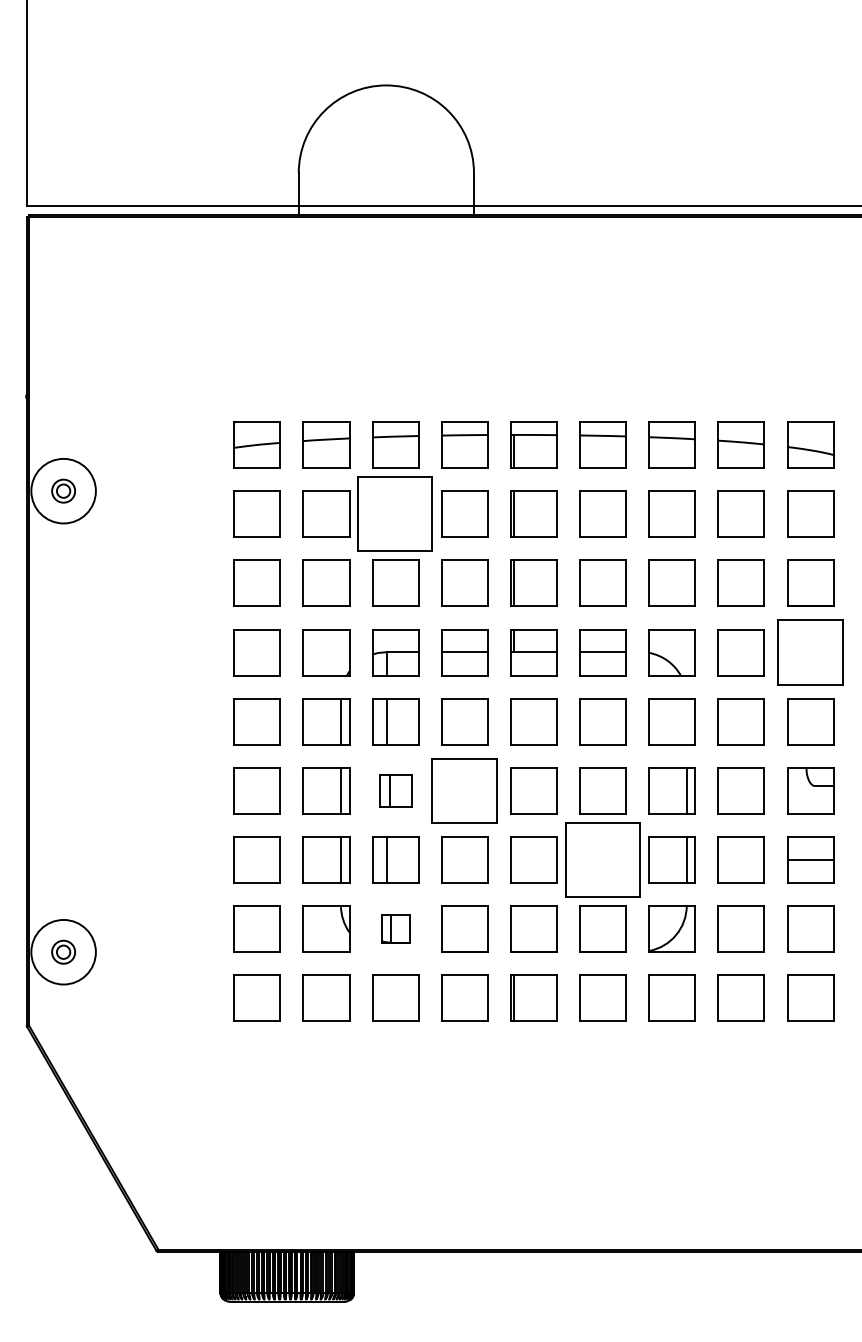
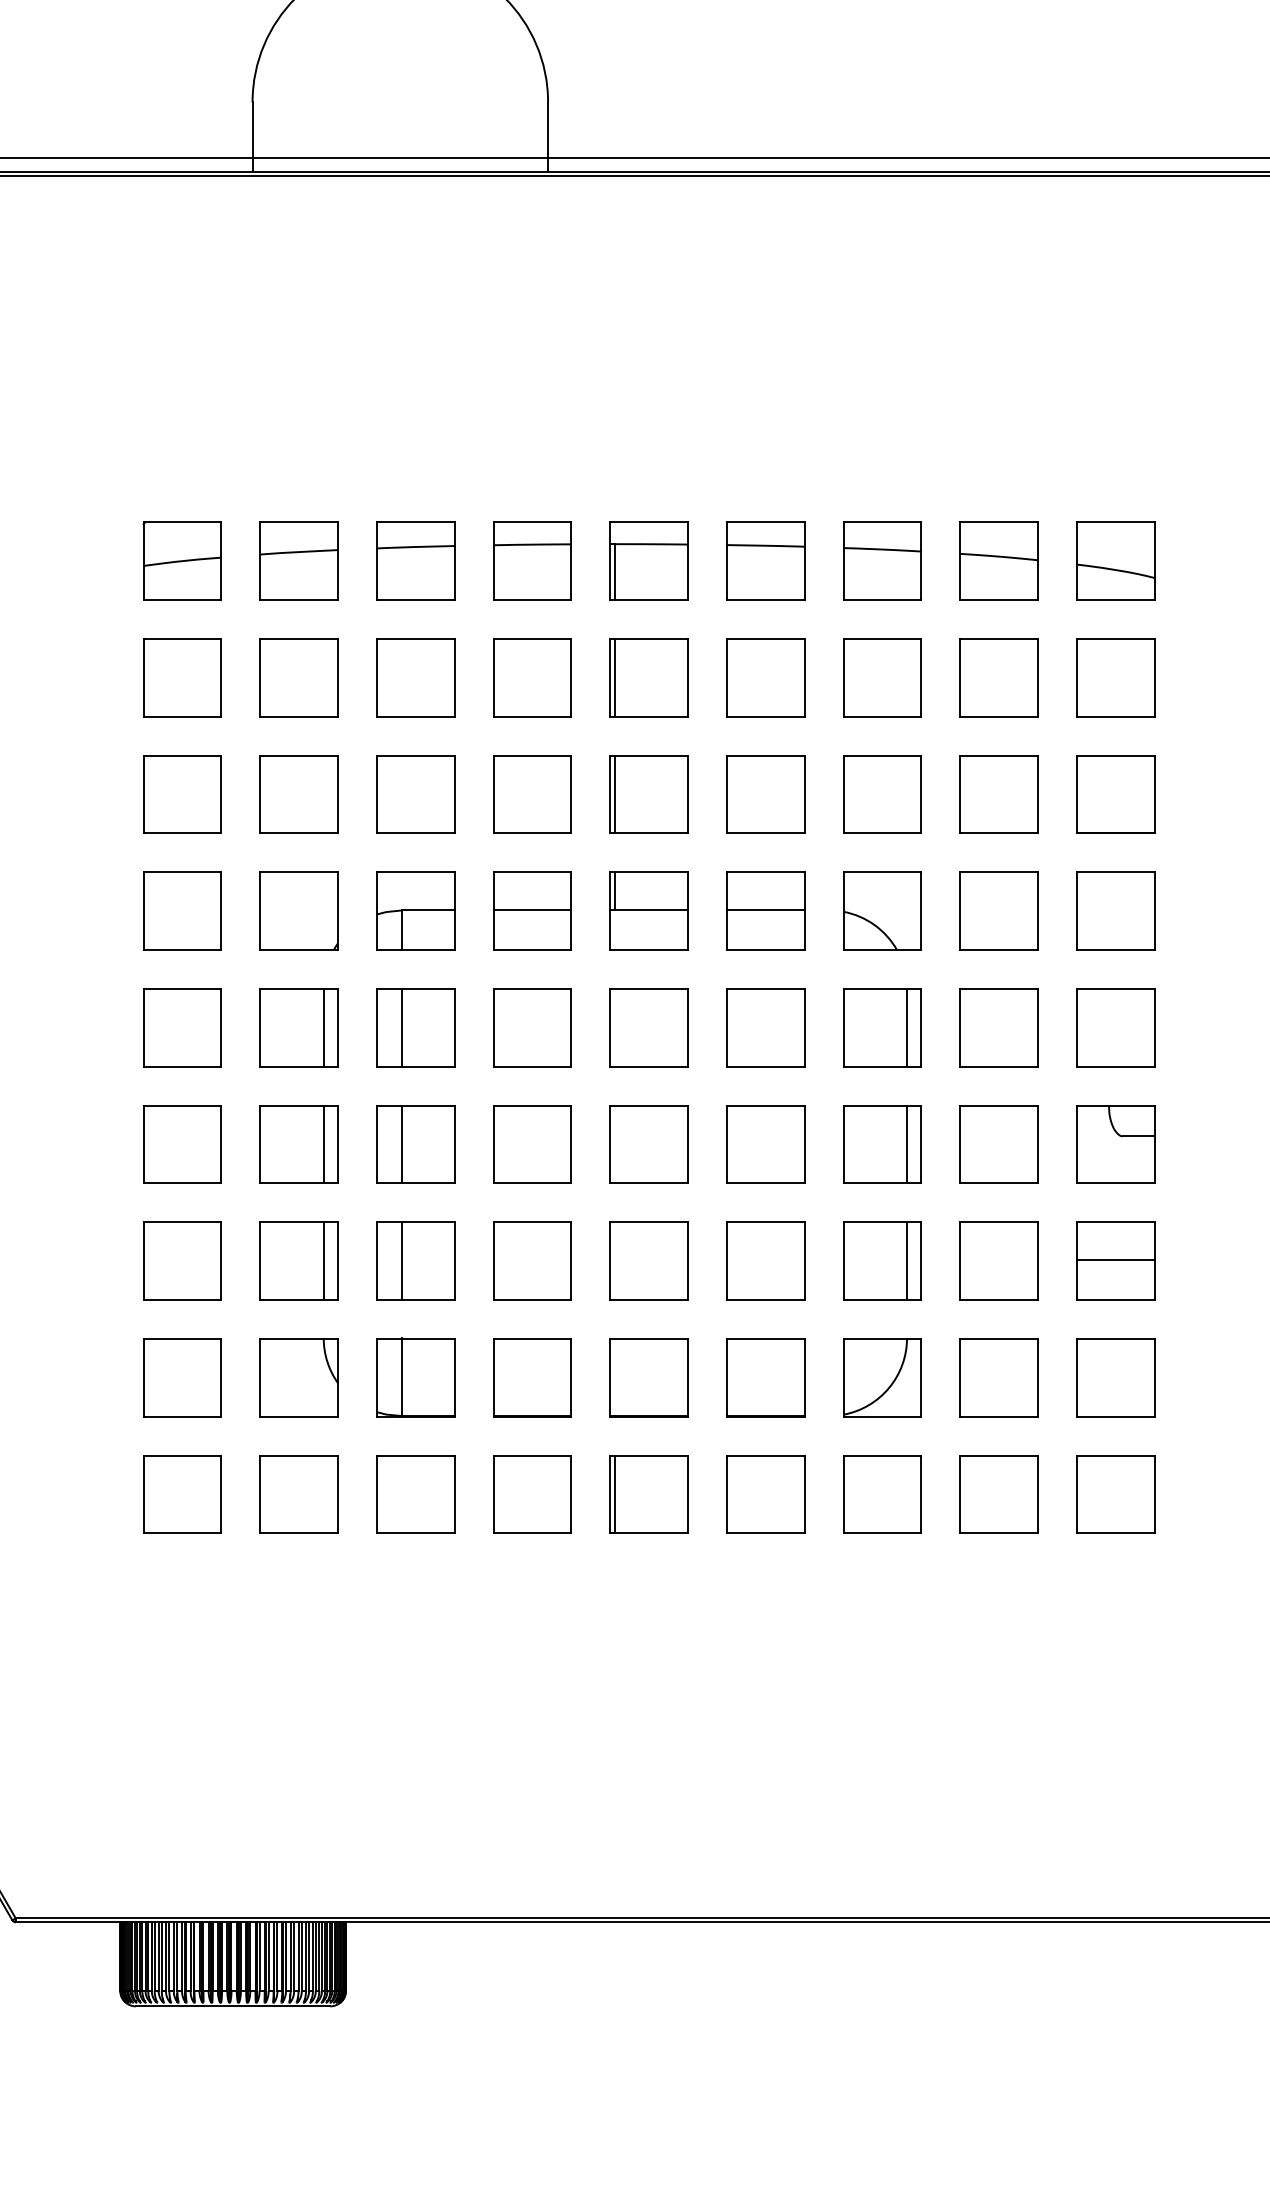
part: (395, 513) -> (415, 676), size x0.62
part: (810, 652) -> (1115, 911), size x0.71
line: (686, 721) -> (906, 1027), added
part: (395, 790) -> (415, 1143), size x1.43
part: (464, 790) -> (532, 1143), size x0.71
part: (602, 859) -> (764, 1260), size x0.62
part: (395, 928) -> (415, 1376), size x1.67

